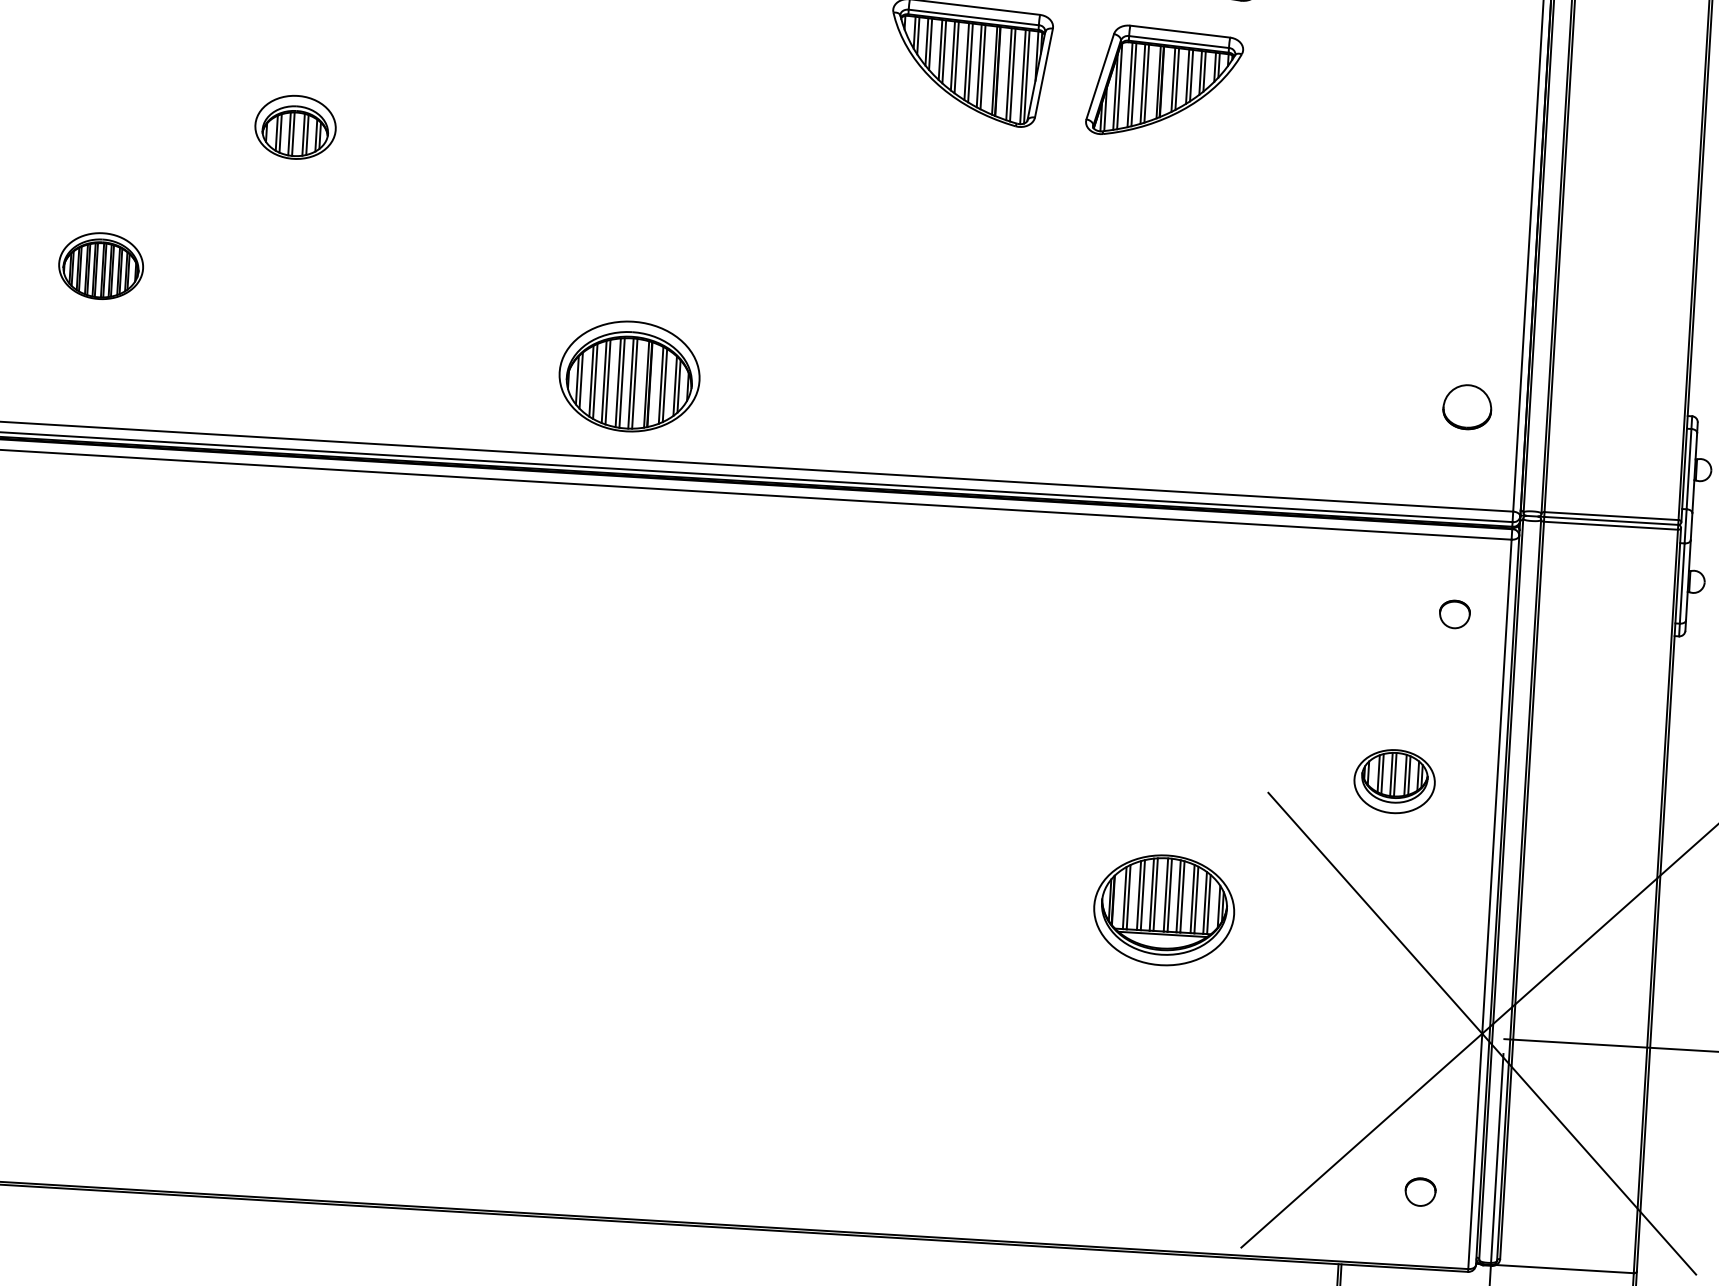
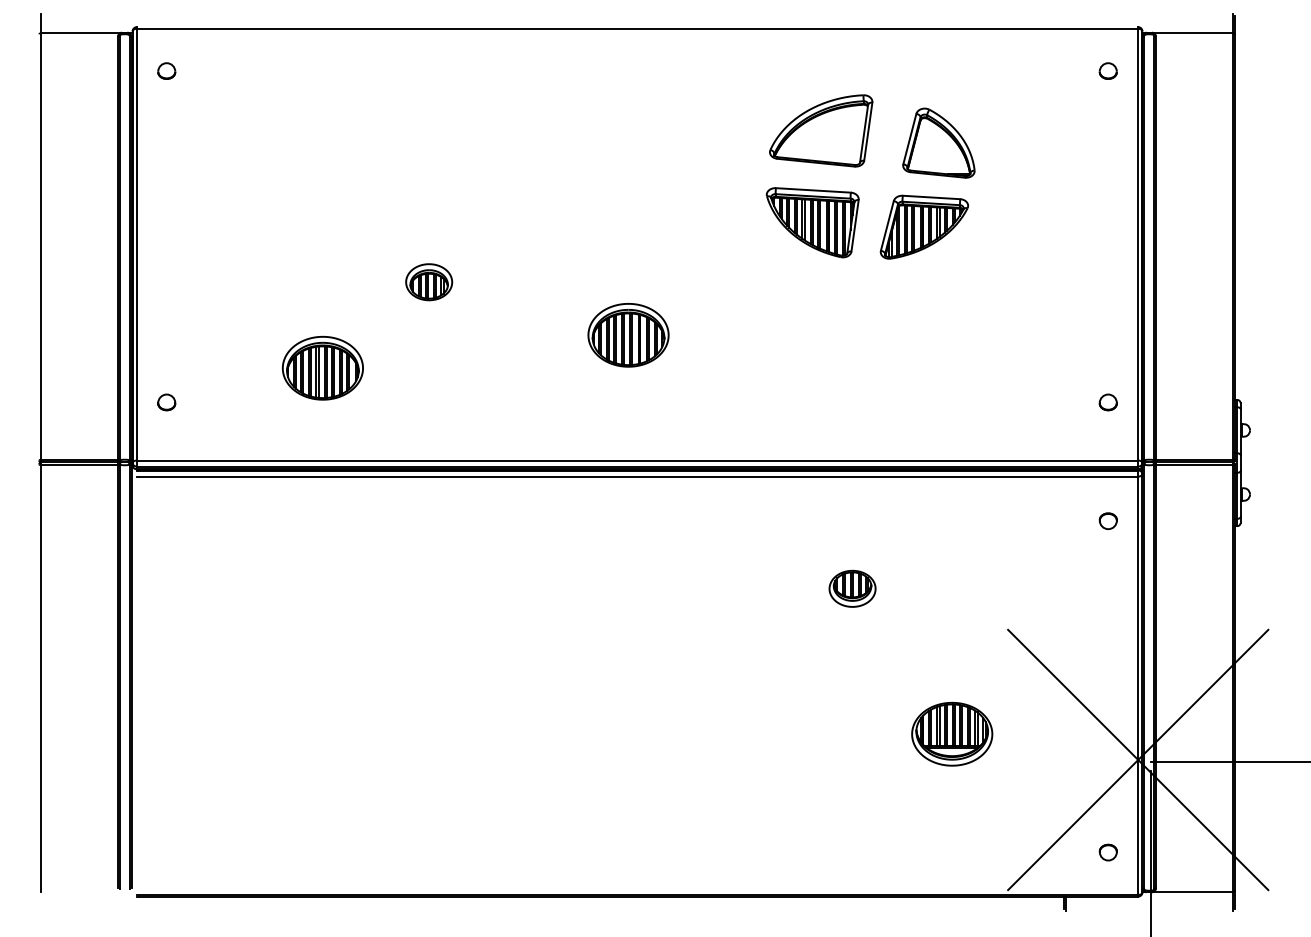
part: (100, 264) -> (322, 367), size x1.67
part: (629, 376) -> (628, 335), moved
part: (1465, 407) -> (1107, 402), size x0.62
part: (1394, 780) -> (852, 588), moved
part: (1164, 909) -> (952, 733), moved

